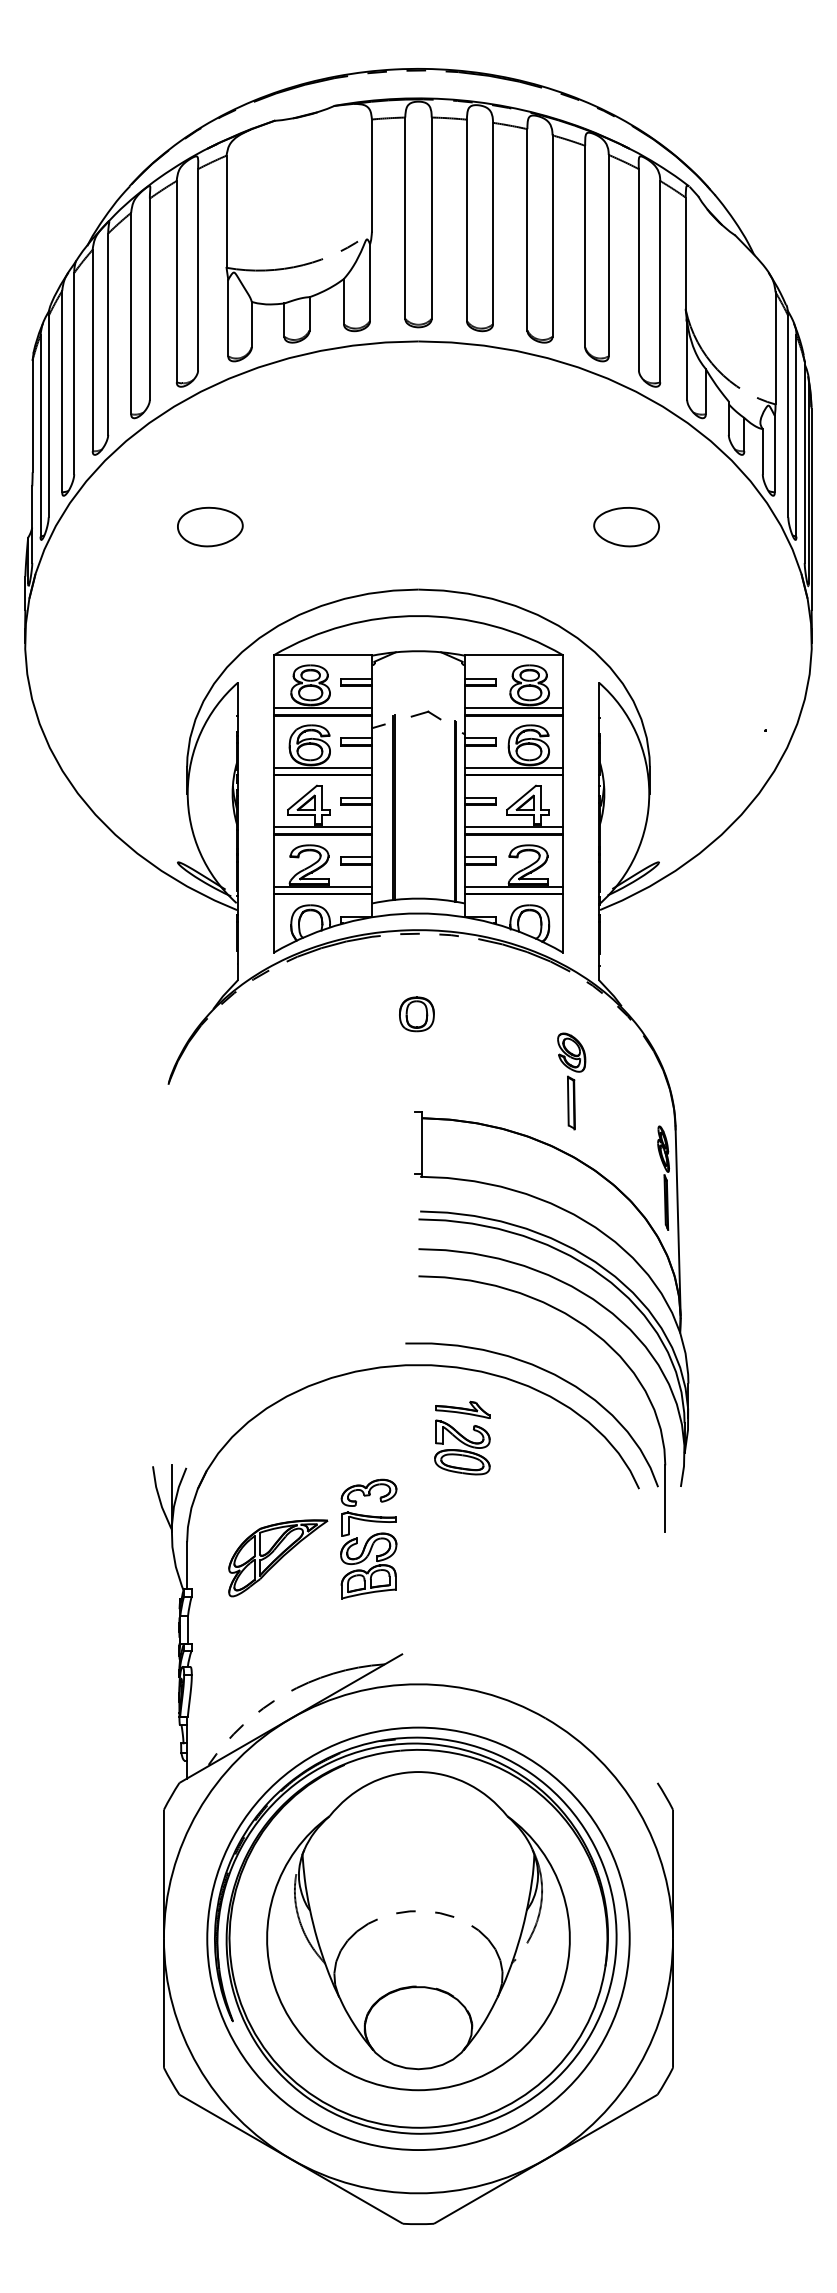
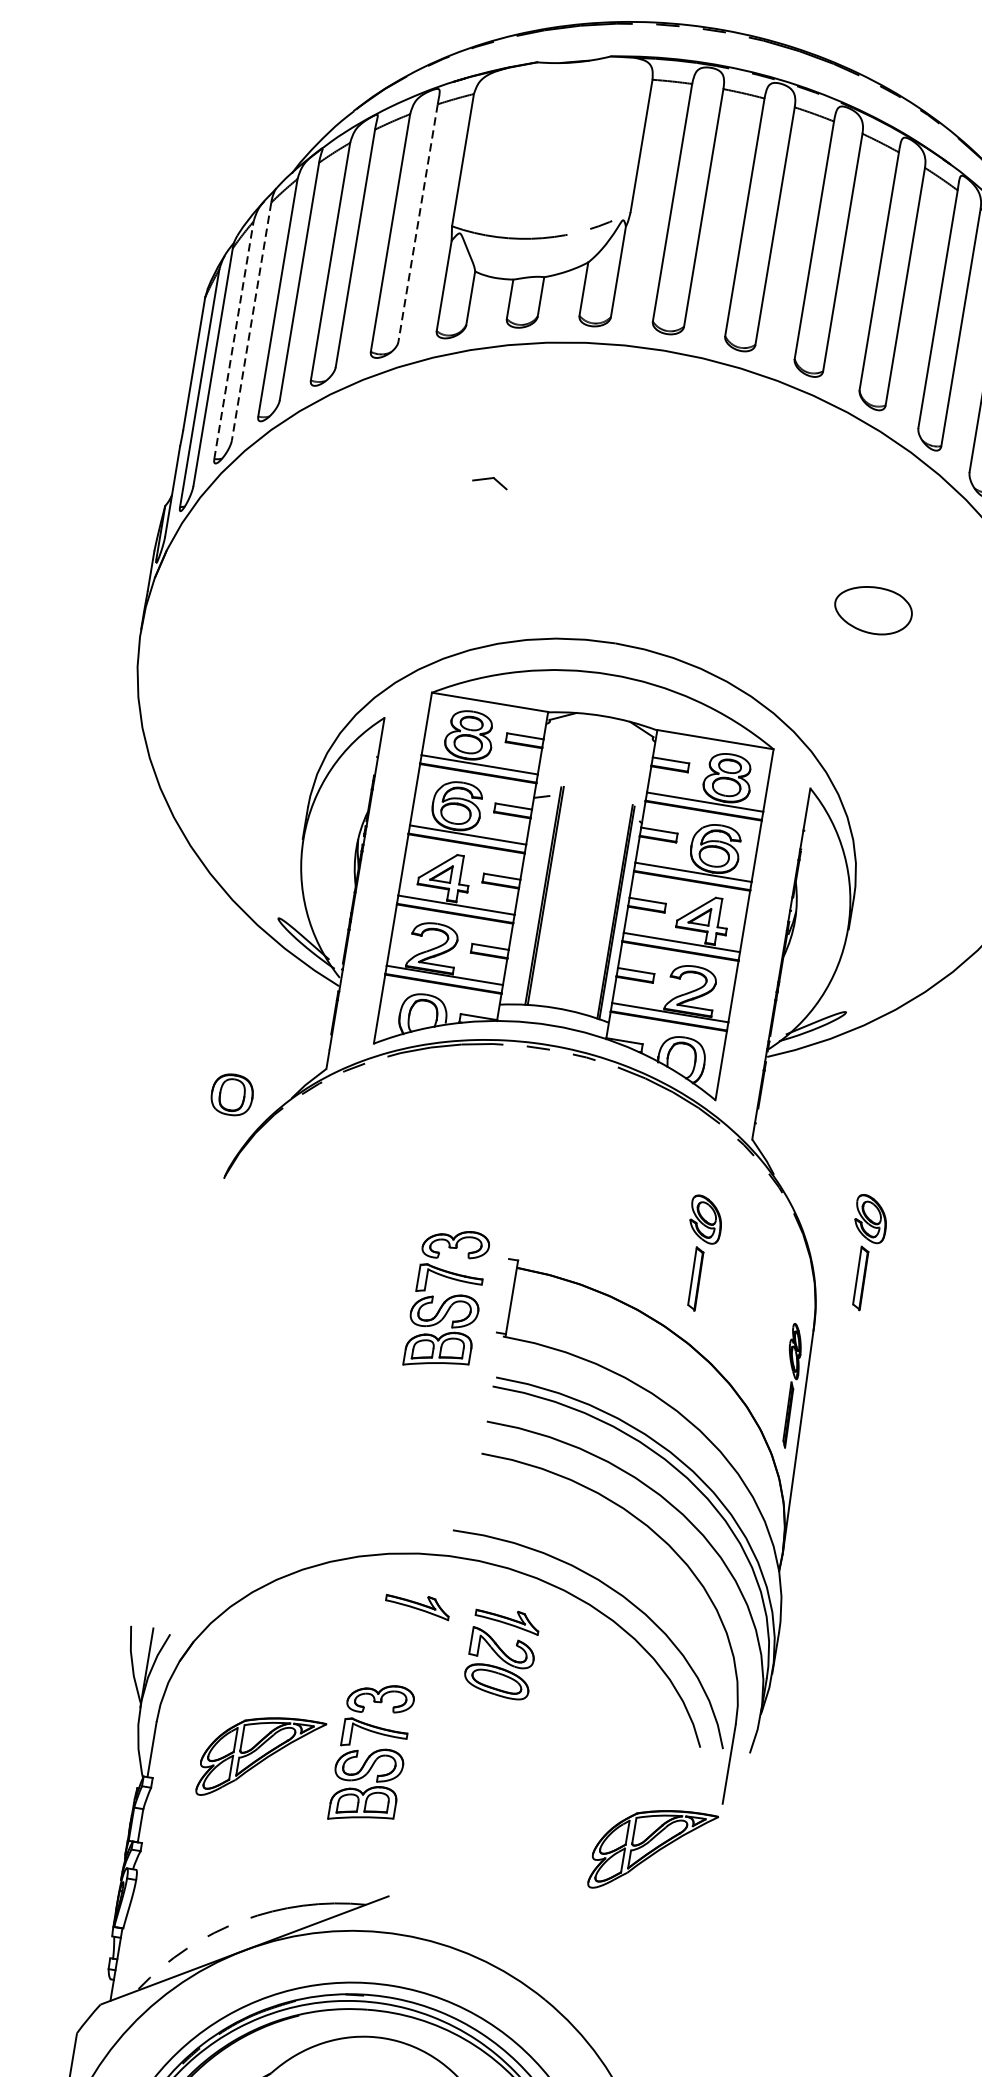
line: (198, 269) -> (418, 222), solid -> dashed
line: (74, 373) -> (251, 321), solid -> dashed
line: (62, 391) -> (234, 340), solid -> dashed
part: (210, 526) -> (382, 528), removed
part: (425, 715) -> (489, 481), moved
part: (416, 1014) -> (231, 1094), moved
part: (707, 1058) -> (864, 1253), added
part: (368, 1153) -> (446, 1298), added
part: (386, 1409) -> (417, 1604), added
part: (614, 1581) -> (653, 1851), added

